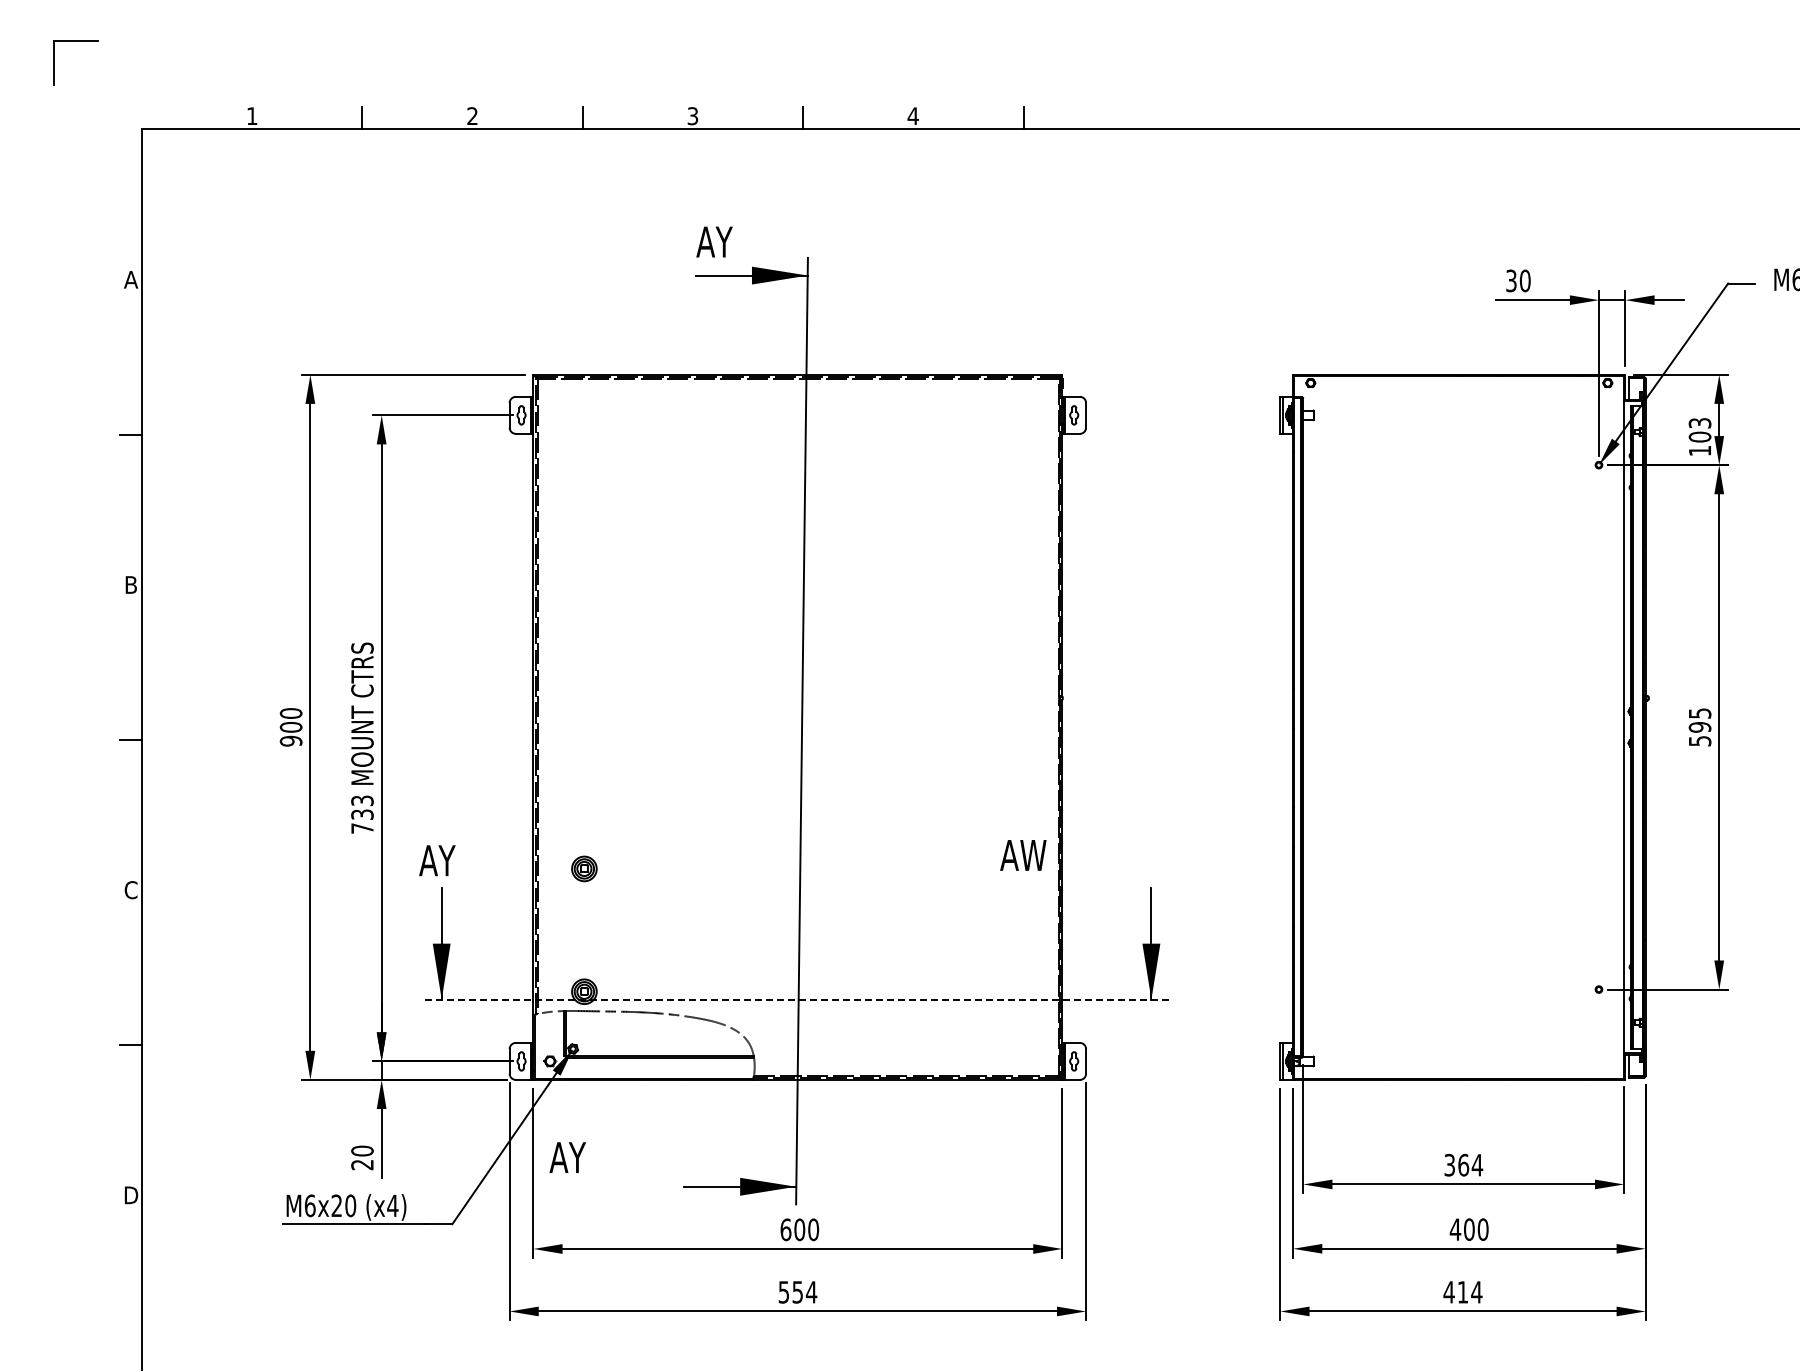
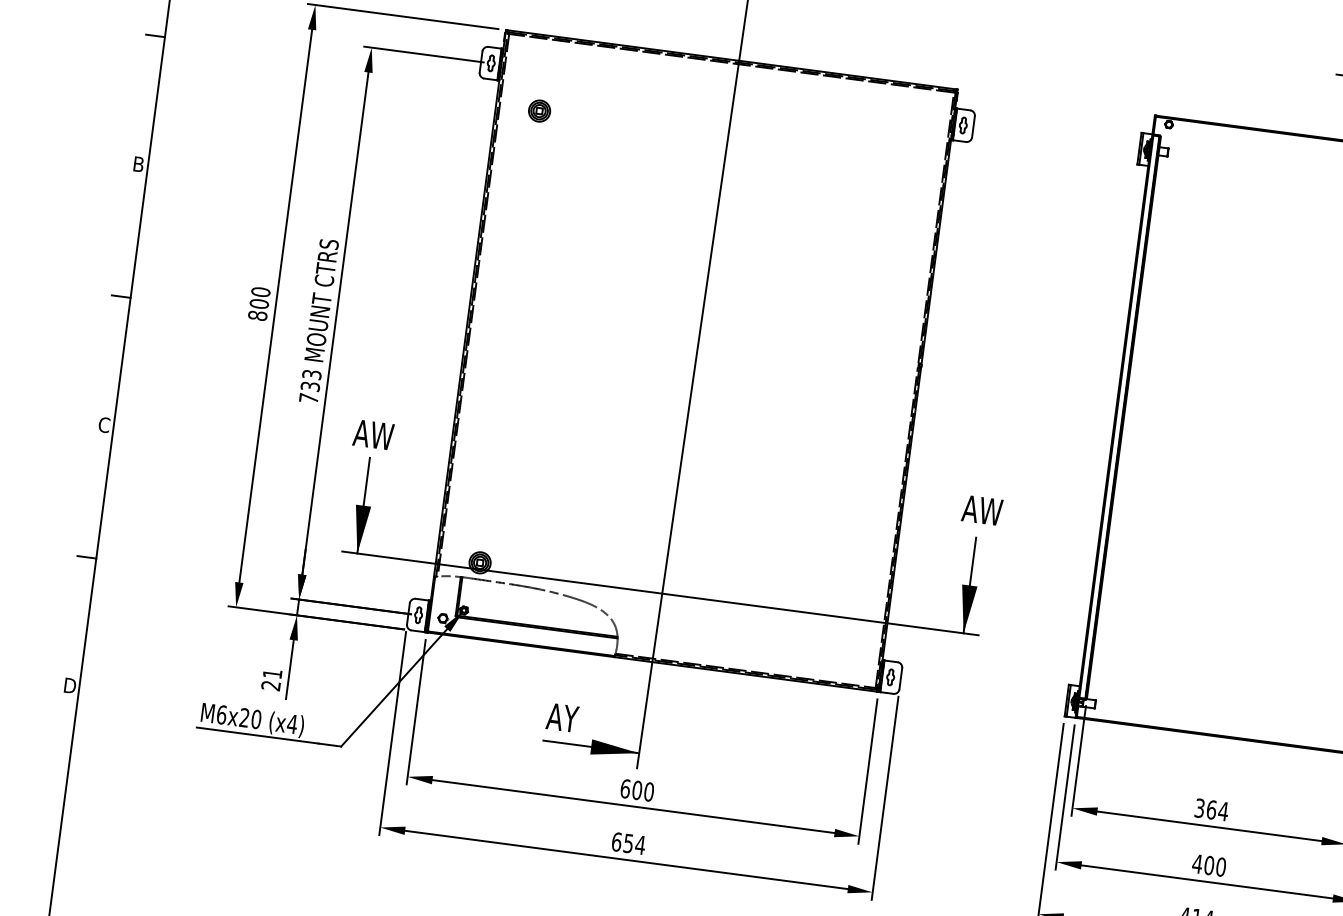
text: (291, 740) -> (258, 315), 900 -> 800
text: (1023, 855) -> (982, 510), moved
text: (451, 860) -> (381, 435), AY -> AW
part: (584, 868) -> (539, 110), moved
line: (796, 999) -> (660, 593), dashed -> solid
text: (362, 1150) -> (272, 673), 20 -> 21
text: (567, 1157) -> (562, 717), moved
text: (783, 1292) -> (616, 842), 554 -> 654

